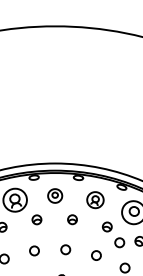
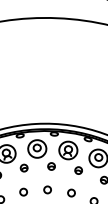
part: (54, 195) -> (36, 148), size x1.67
part: (95, 199) -> (68, 149), size x1.43
circle: (119, 242) -> (88, 182), removed

